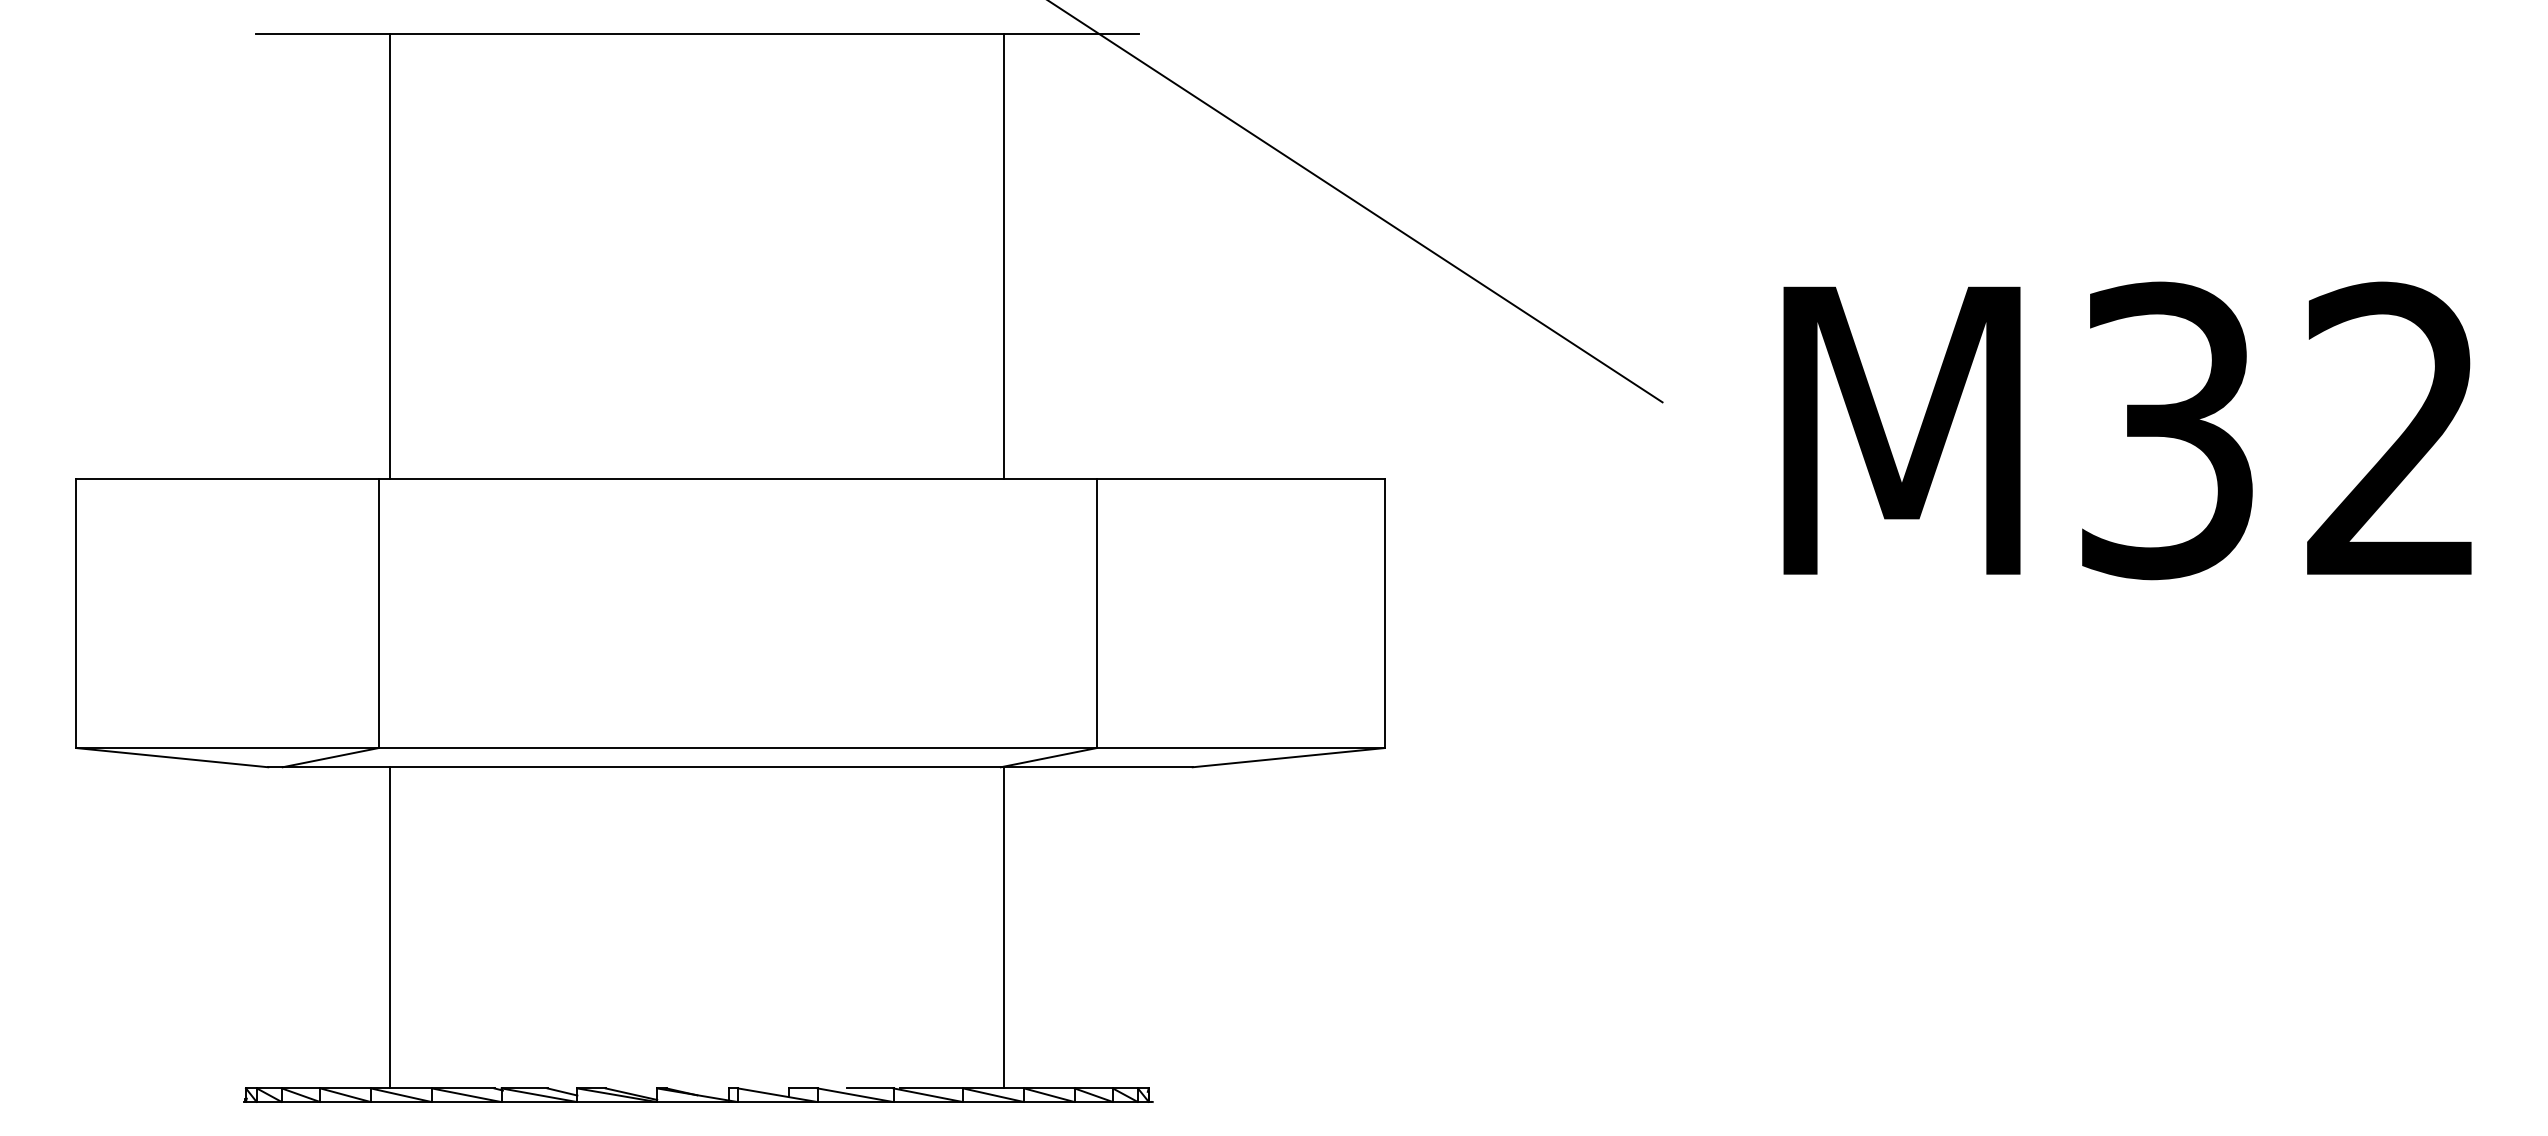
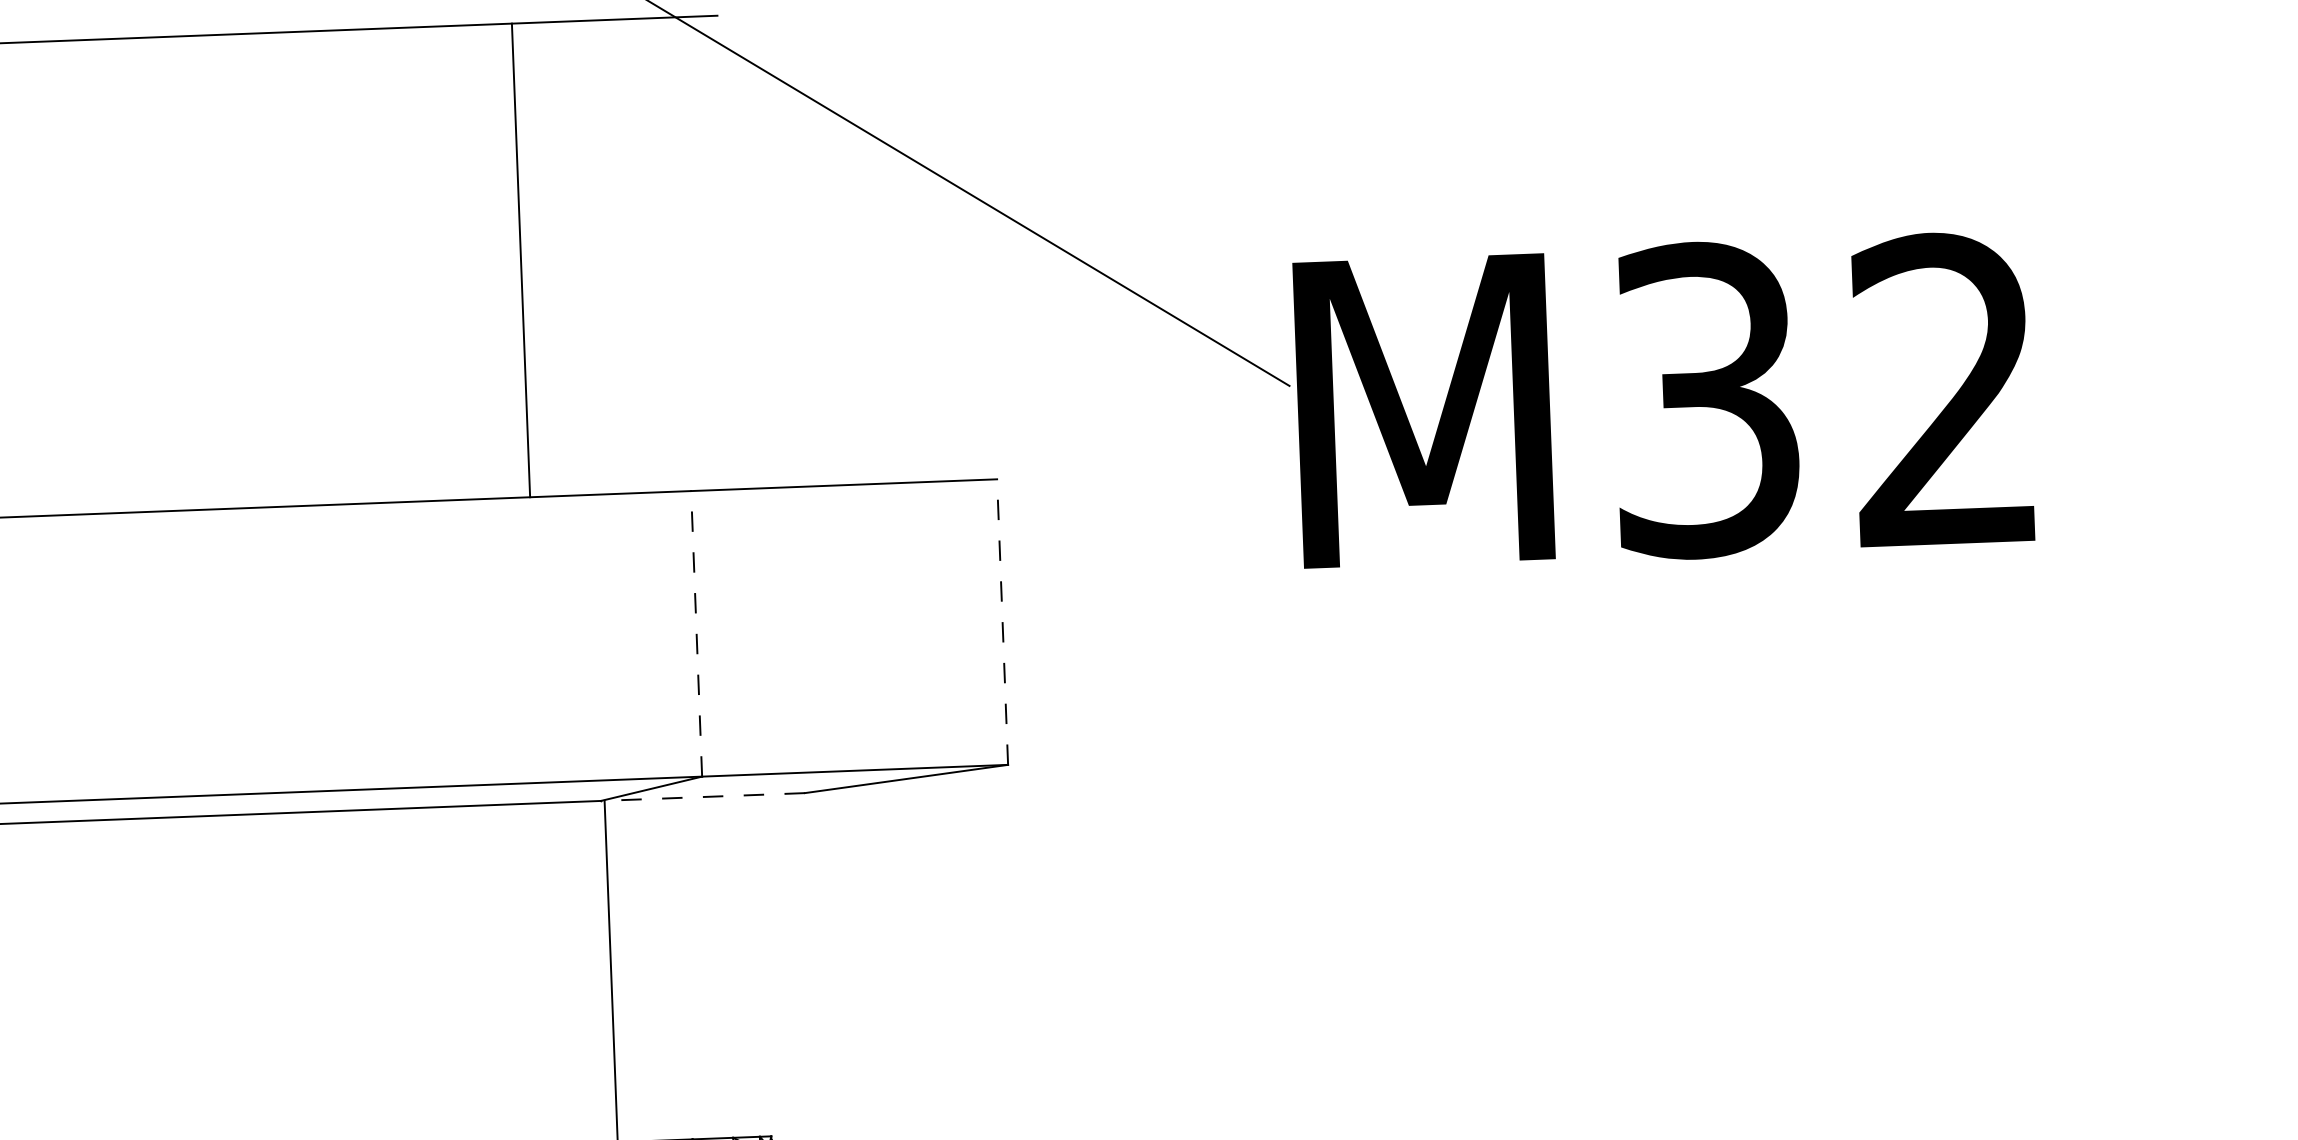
line: (1004, 256) -> (521, 260), moved
text: (2127, 430) -> (1663, 401), moved
line: (1096, 613) -> (696, 633), solid -> dashed
line: (1384, 613) -> (1002, 621), solid -> dashed
line: (1096, 767) -> (702, 797), solid -> dashed

